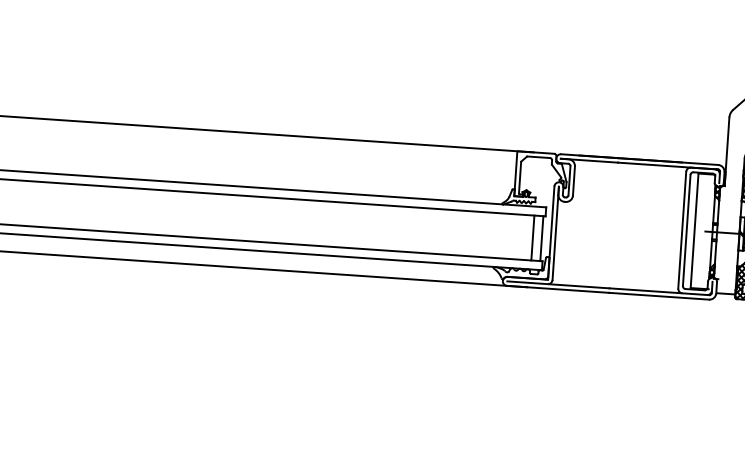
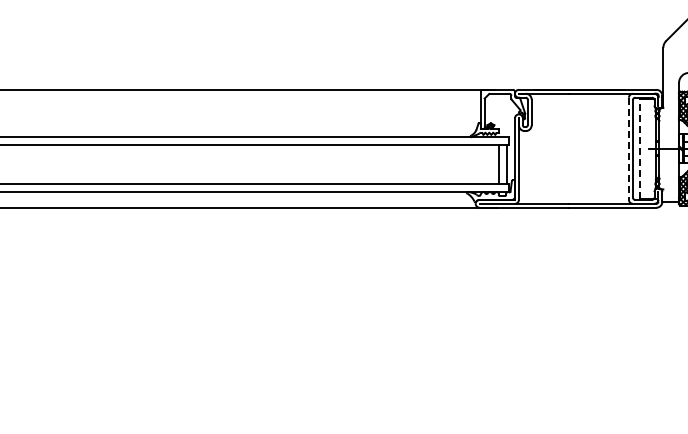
line: (681, 230) -> (628, 149), solid -> dashed
line: (694, 230) -> (639, 148), solid -> dashed

